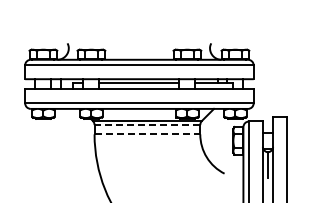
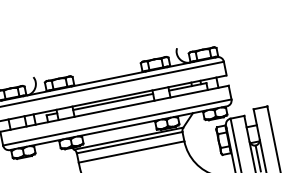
line: (147, 125) -> (129, 143), dashed -> solid
line: (147, 134) -> (131, 152), dashed -> solid

